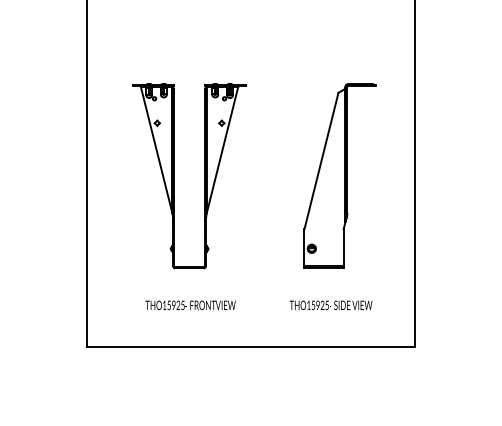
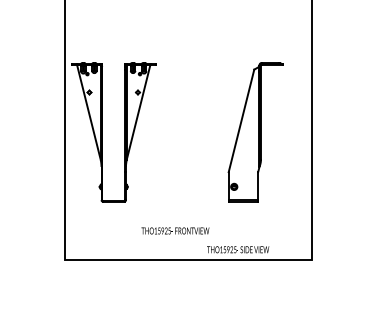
part: (174, 176) -> (102, 132), moved
text: (190, 305) -> (175, 231), moved
text: (330, 305) -> (237, 249), moved

